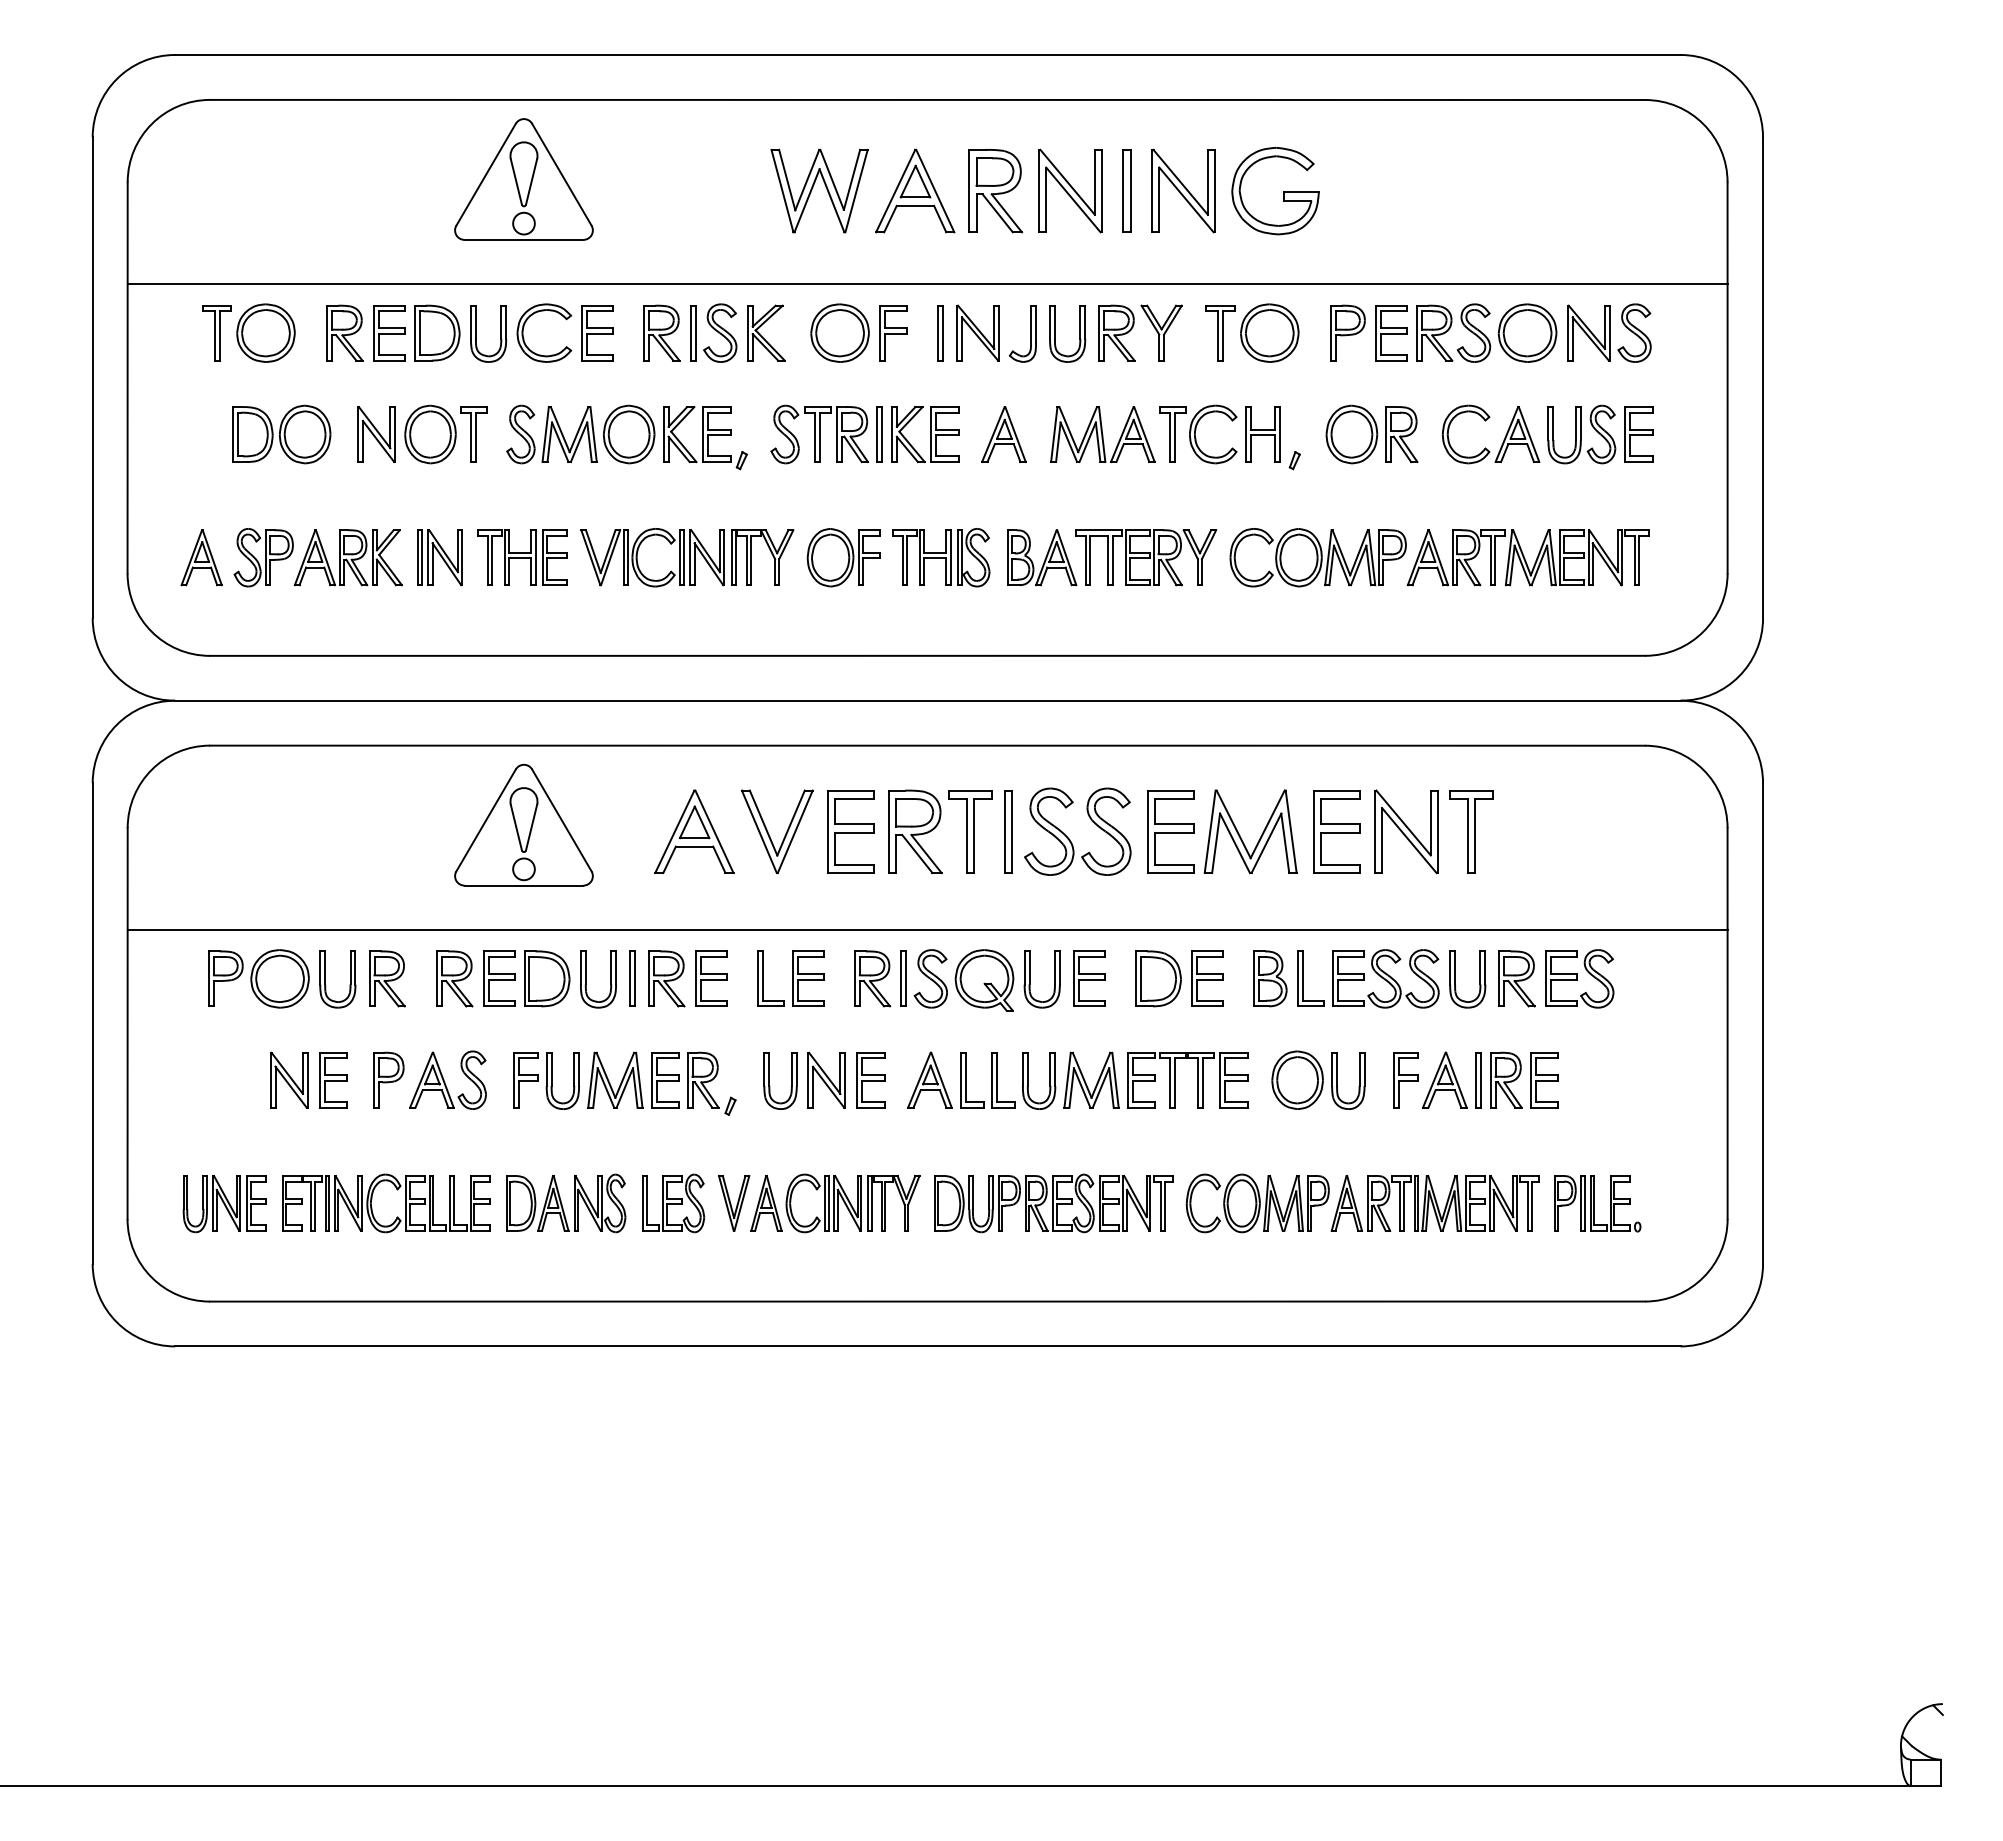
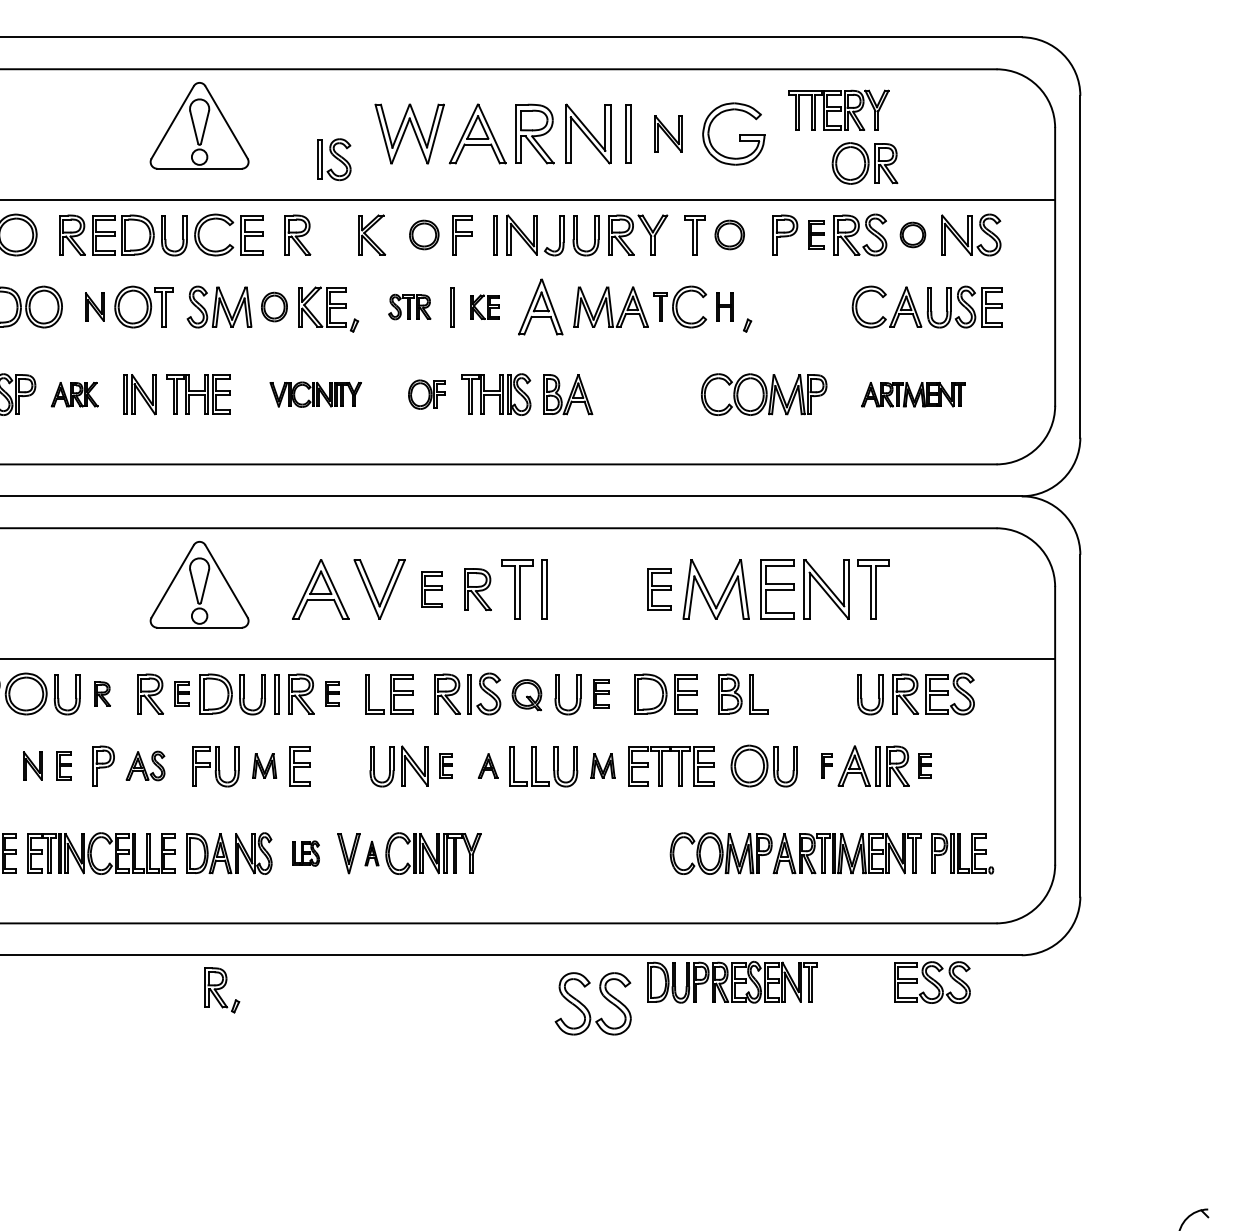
part: (1183, 190) -> (668, 133), size x0.6
part: (713, 332) -> (334, 159), moved
part: (839, 332) -> (423, 234), size x0.7
part: (1269, 332) -> (729, 234), size x0.7
part: (1527, 332) -> (912, 234), size x0.6
part: (1391, 333) -> (816, 235), size x0.7
part: (376, 434) -> (94, 307), size x0.7
part: (629, 434) -> (274, 307), size x0.7
part: (819, 434) -> (409, 307), size x0.6
part: (925, 434) -> (485, 307), size x0.6
part: (1003, 434) -> (540, 307), size x1.4
part: (1172, 434) -> (660, 307), size x0.7
part: (1262, 434) -> (724, 307), size x0.7
part: (1371, 434) -> (864, 163), moved
part: (347, 557) -> (74, 394), size x0.6
part: (687, 557) -> (315, 394), size x0.6
part: (843, 557) -> (426, 394), size x0.7
part: (1146, 557) -> (839, 110), moved
part: (1527, 557) -> (912, 394), size x0.6
part: (850, 831) -> (431, 589), size x0.6
part: (915, 831) -> (477, 589), size x0.7
part: (1170, 831) -> (659, 589), size x0.7
part: (1069, 838) -> (587, 1008), moved
part: (387, 978) -> (102, 693), size x0.6
part: (499, 978) -> (182, 693), size x0.6
part: (711, 978) -> (332, 693), size x0.6
part: (1089, 978) -> (601, 693), size x0.7
part: (1385, 978) -> (932, 982), moved
part: (984, 980) -> (526, 695), size x0.7
part: (289, 1079) -> (32, 765), size x0.7
part: (447, 1079) -> (145, 765), size x0.7
part: (615, 1079) -> (264, 765), size x0.6
part: (929, 1079) -> (487, 765), size x0.6
part: (1091, 1079) -> (603, 765), size x0.6
part: (333, 1080) -> (64, 766), size x0.7
part: (870, 1080) -> (445, 766), size x0.6
part: (1405, 1080) -> (826, 766), size x0.6
part: (1544, 1080) -> (925, 766), size x0.6
part: (711, 1083) -> (222, 990), moved
part: (673, 1203) -> (305, 853), size x0.6
part: (766, 1203) -> (372, 853), size x0.6
part: (1053, 1203) -> (732, 982), moved

